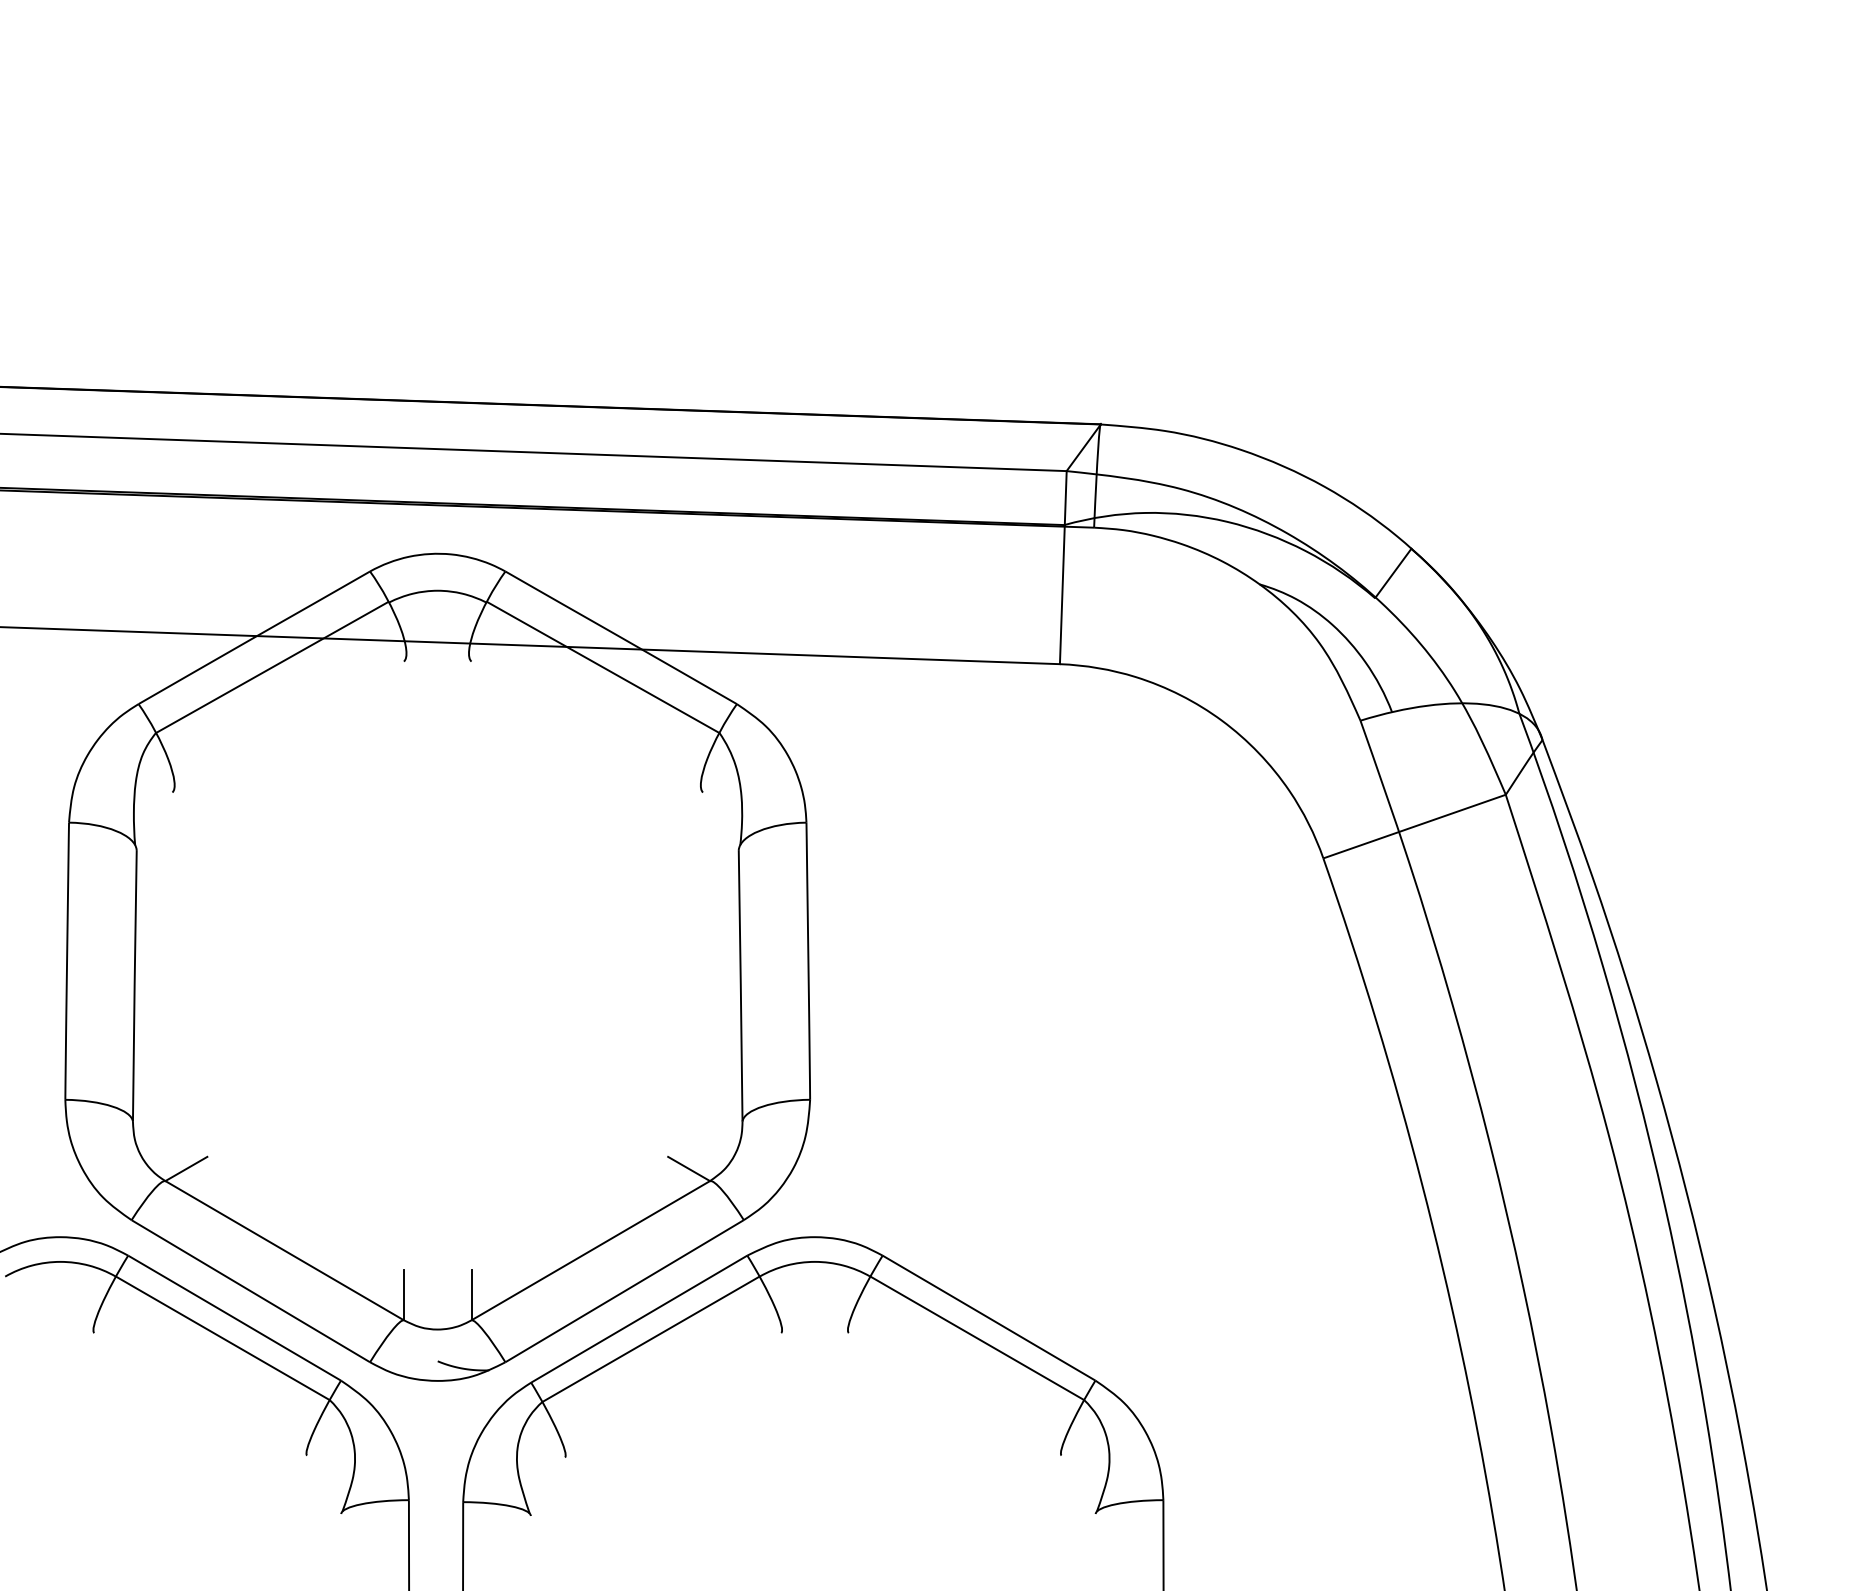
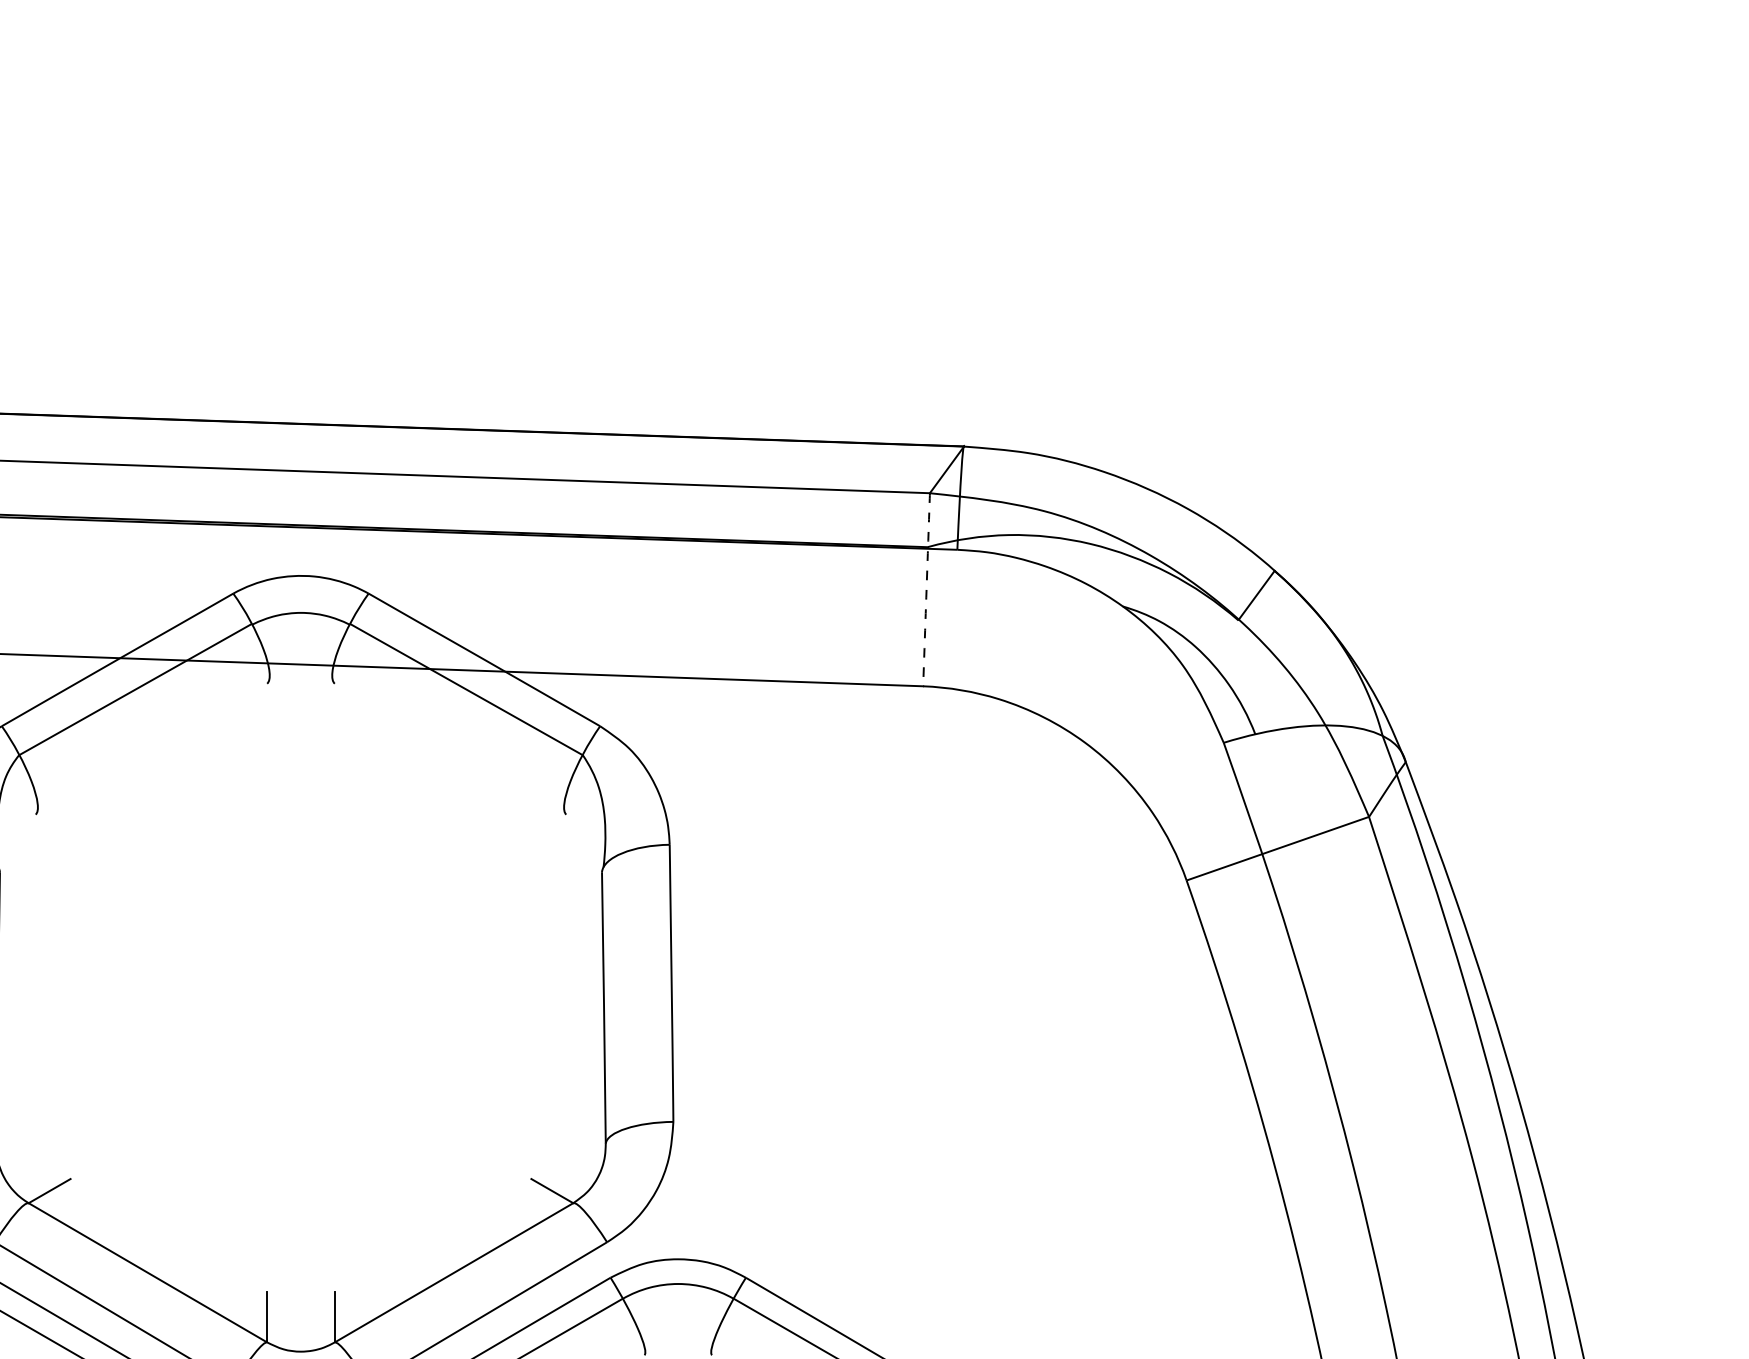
arc: (1063, 558) -> (926, 580), solid -> dashed

